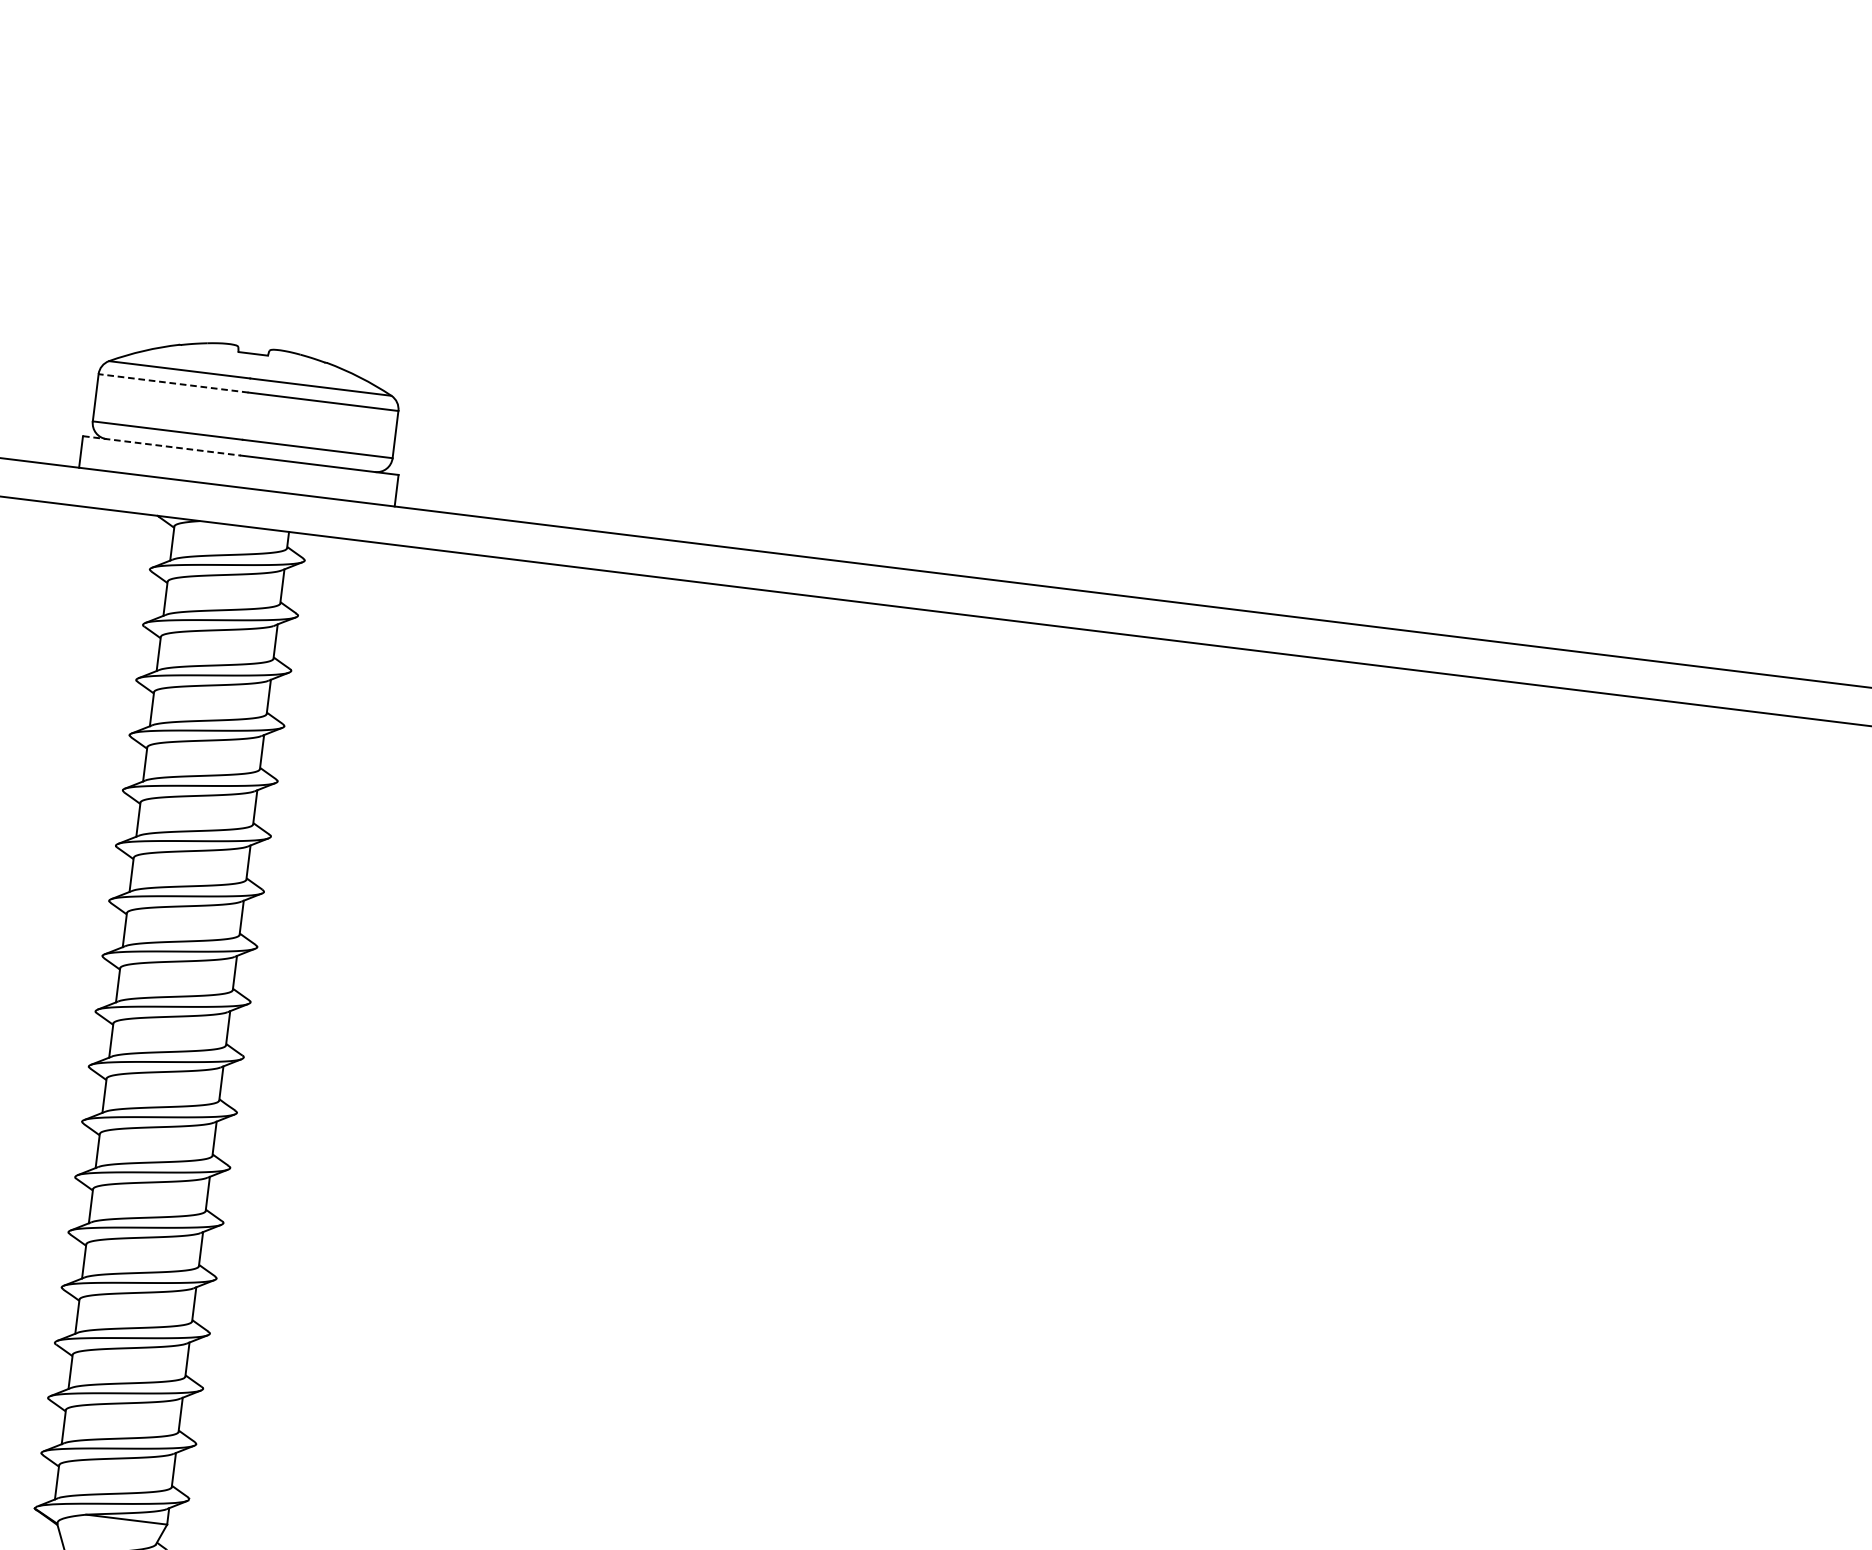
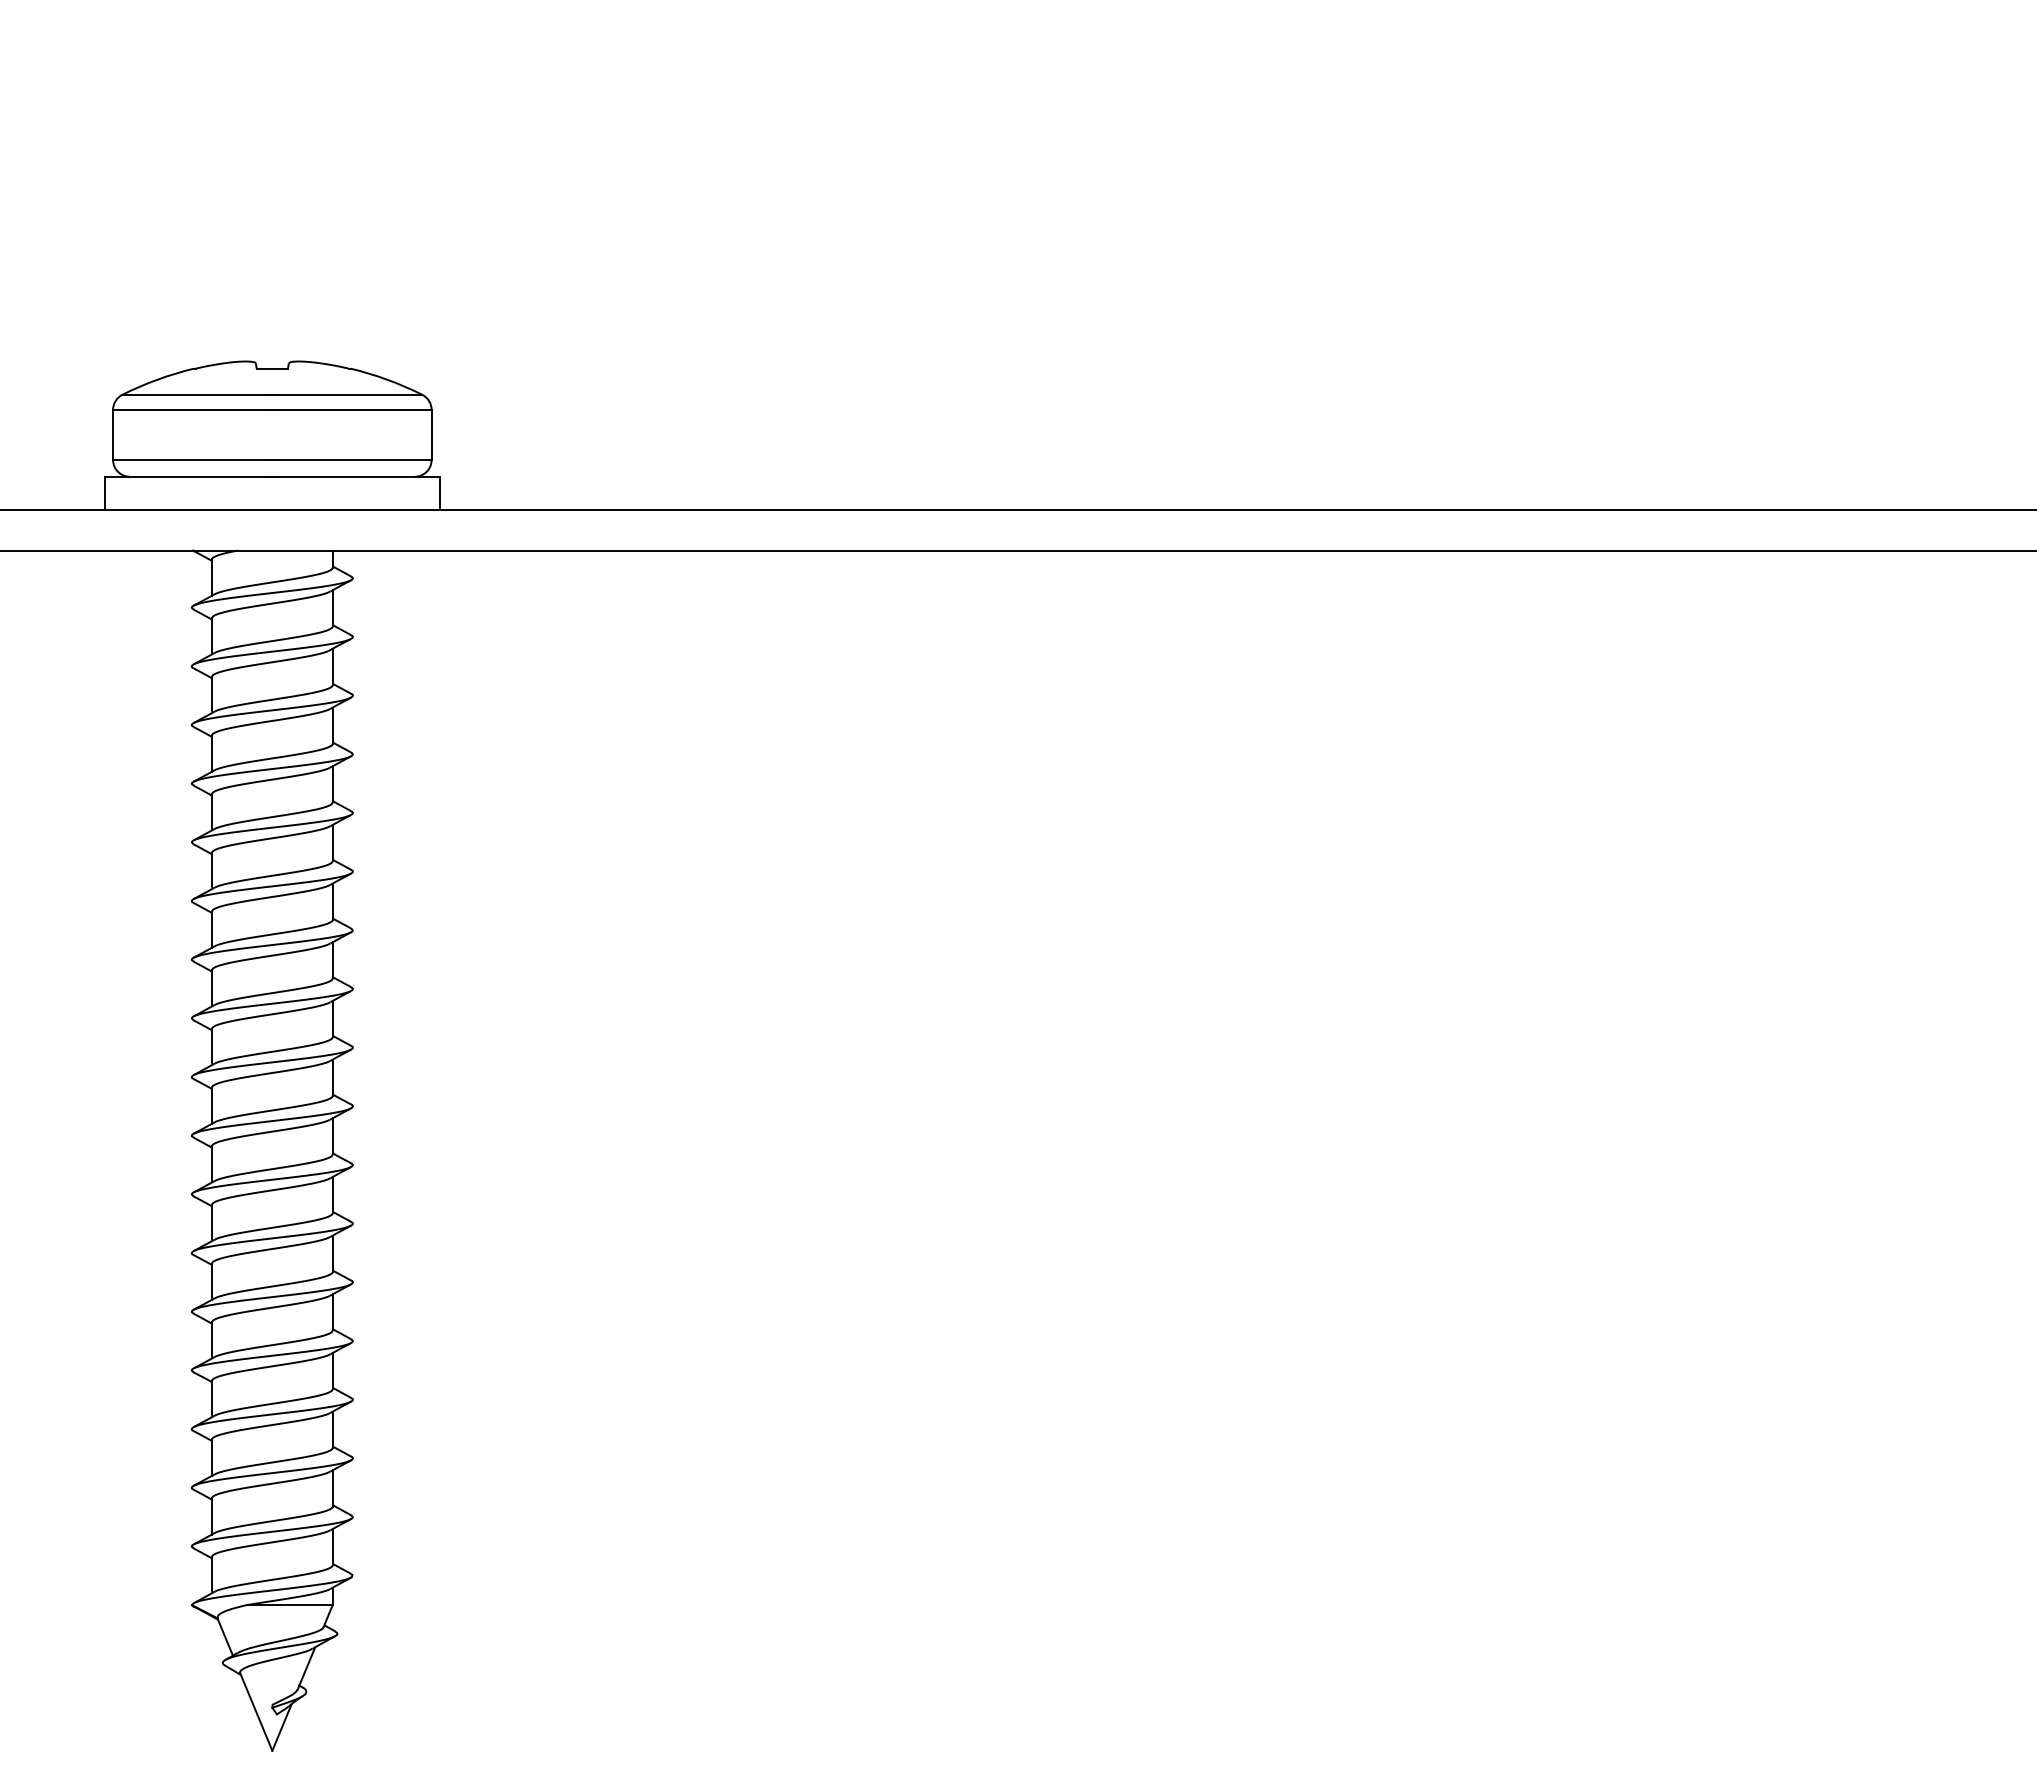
line: (173, 383) -> (192, 409), dashed -> solid
line: (161, 445) -> (188, 476), dashed -> solid

